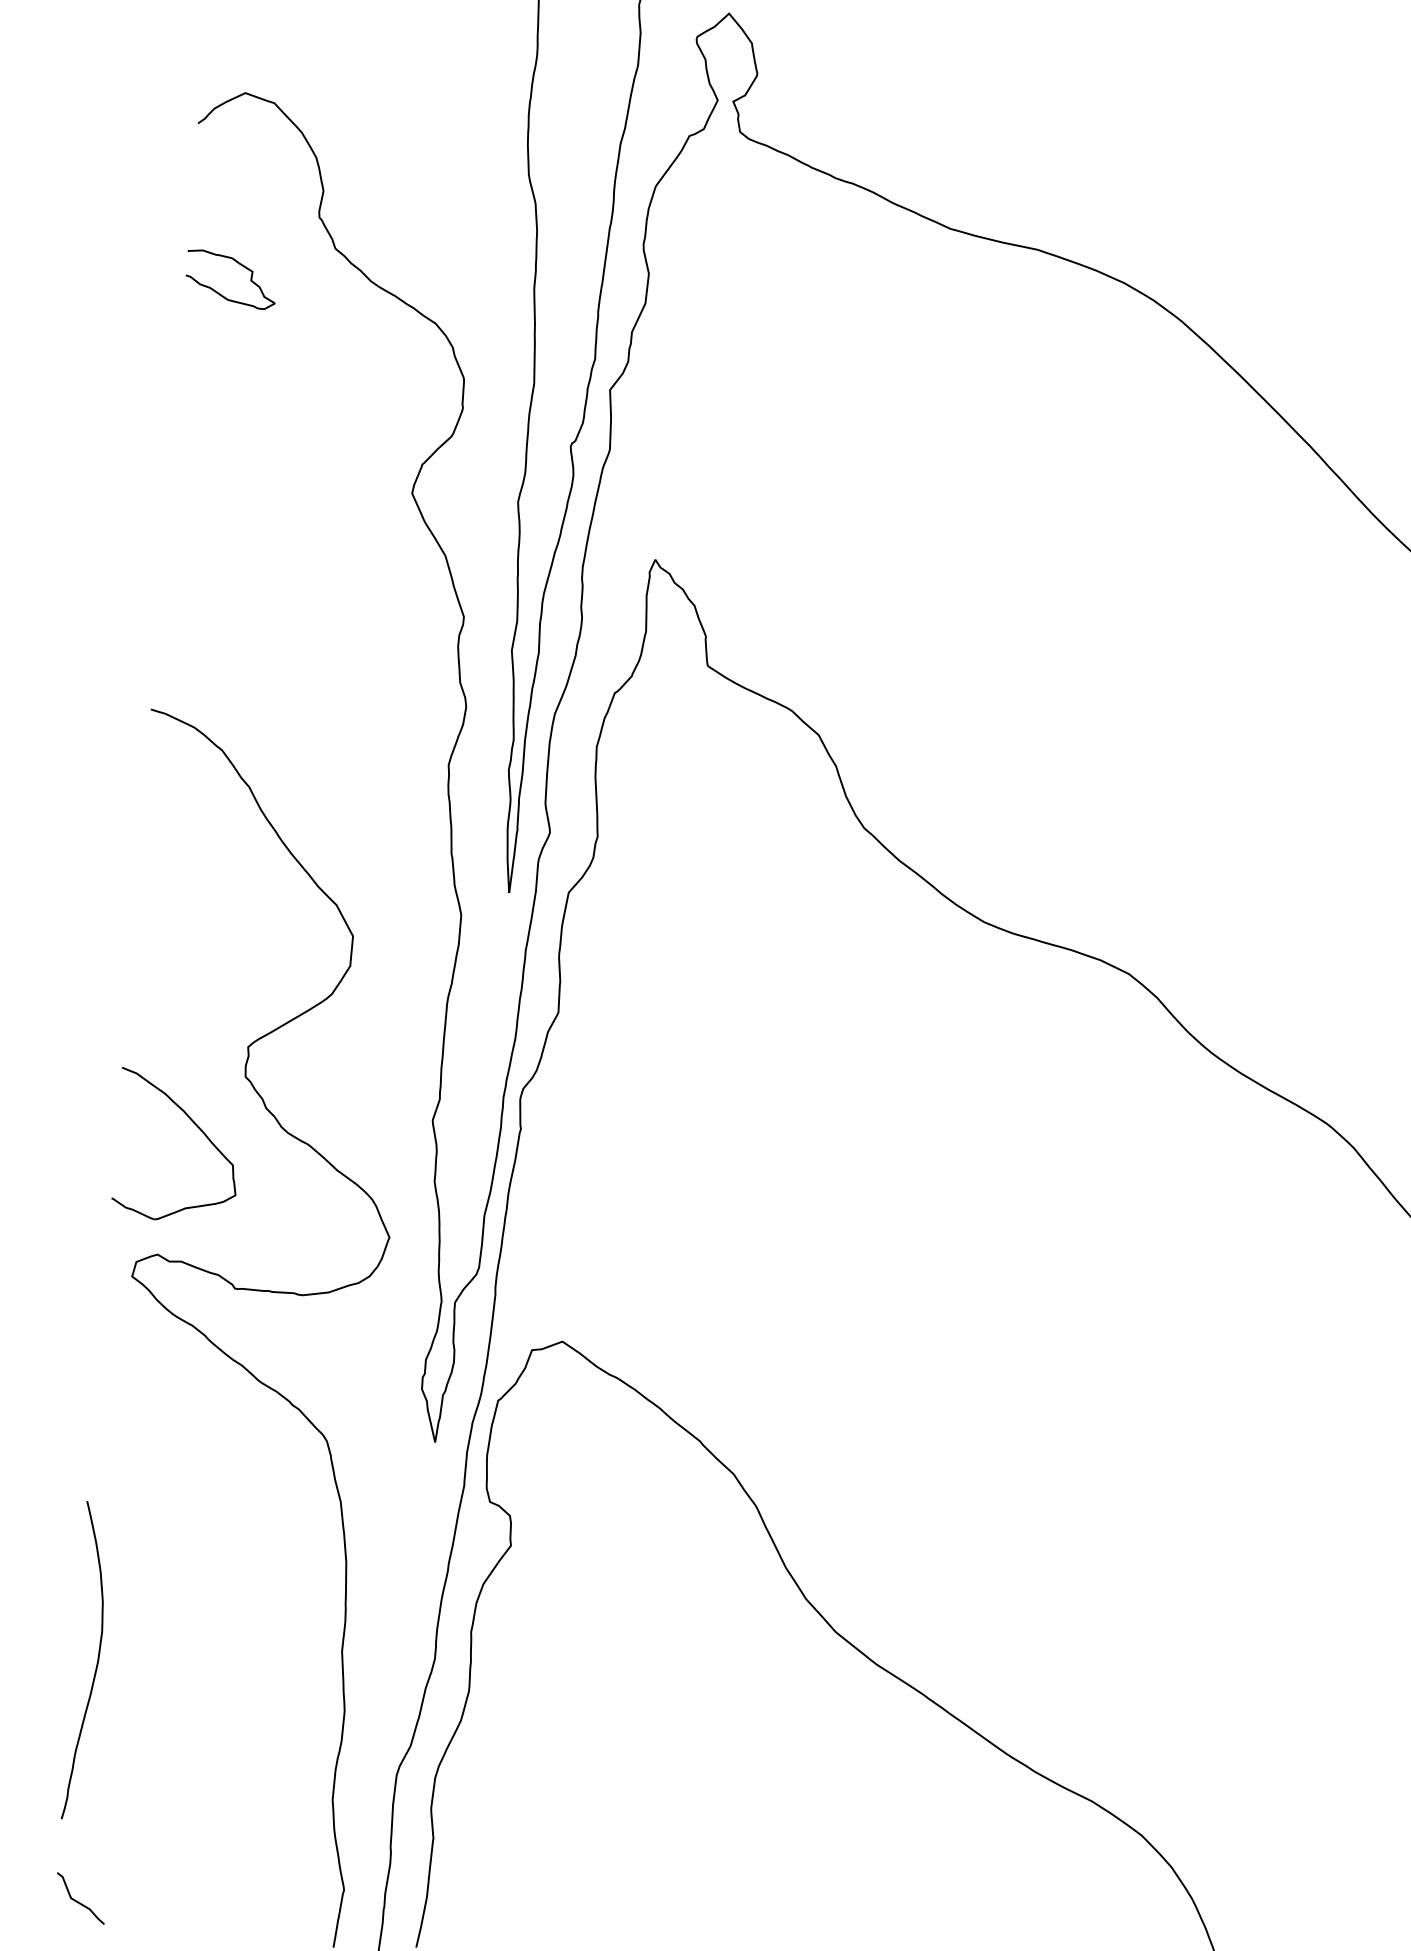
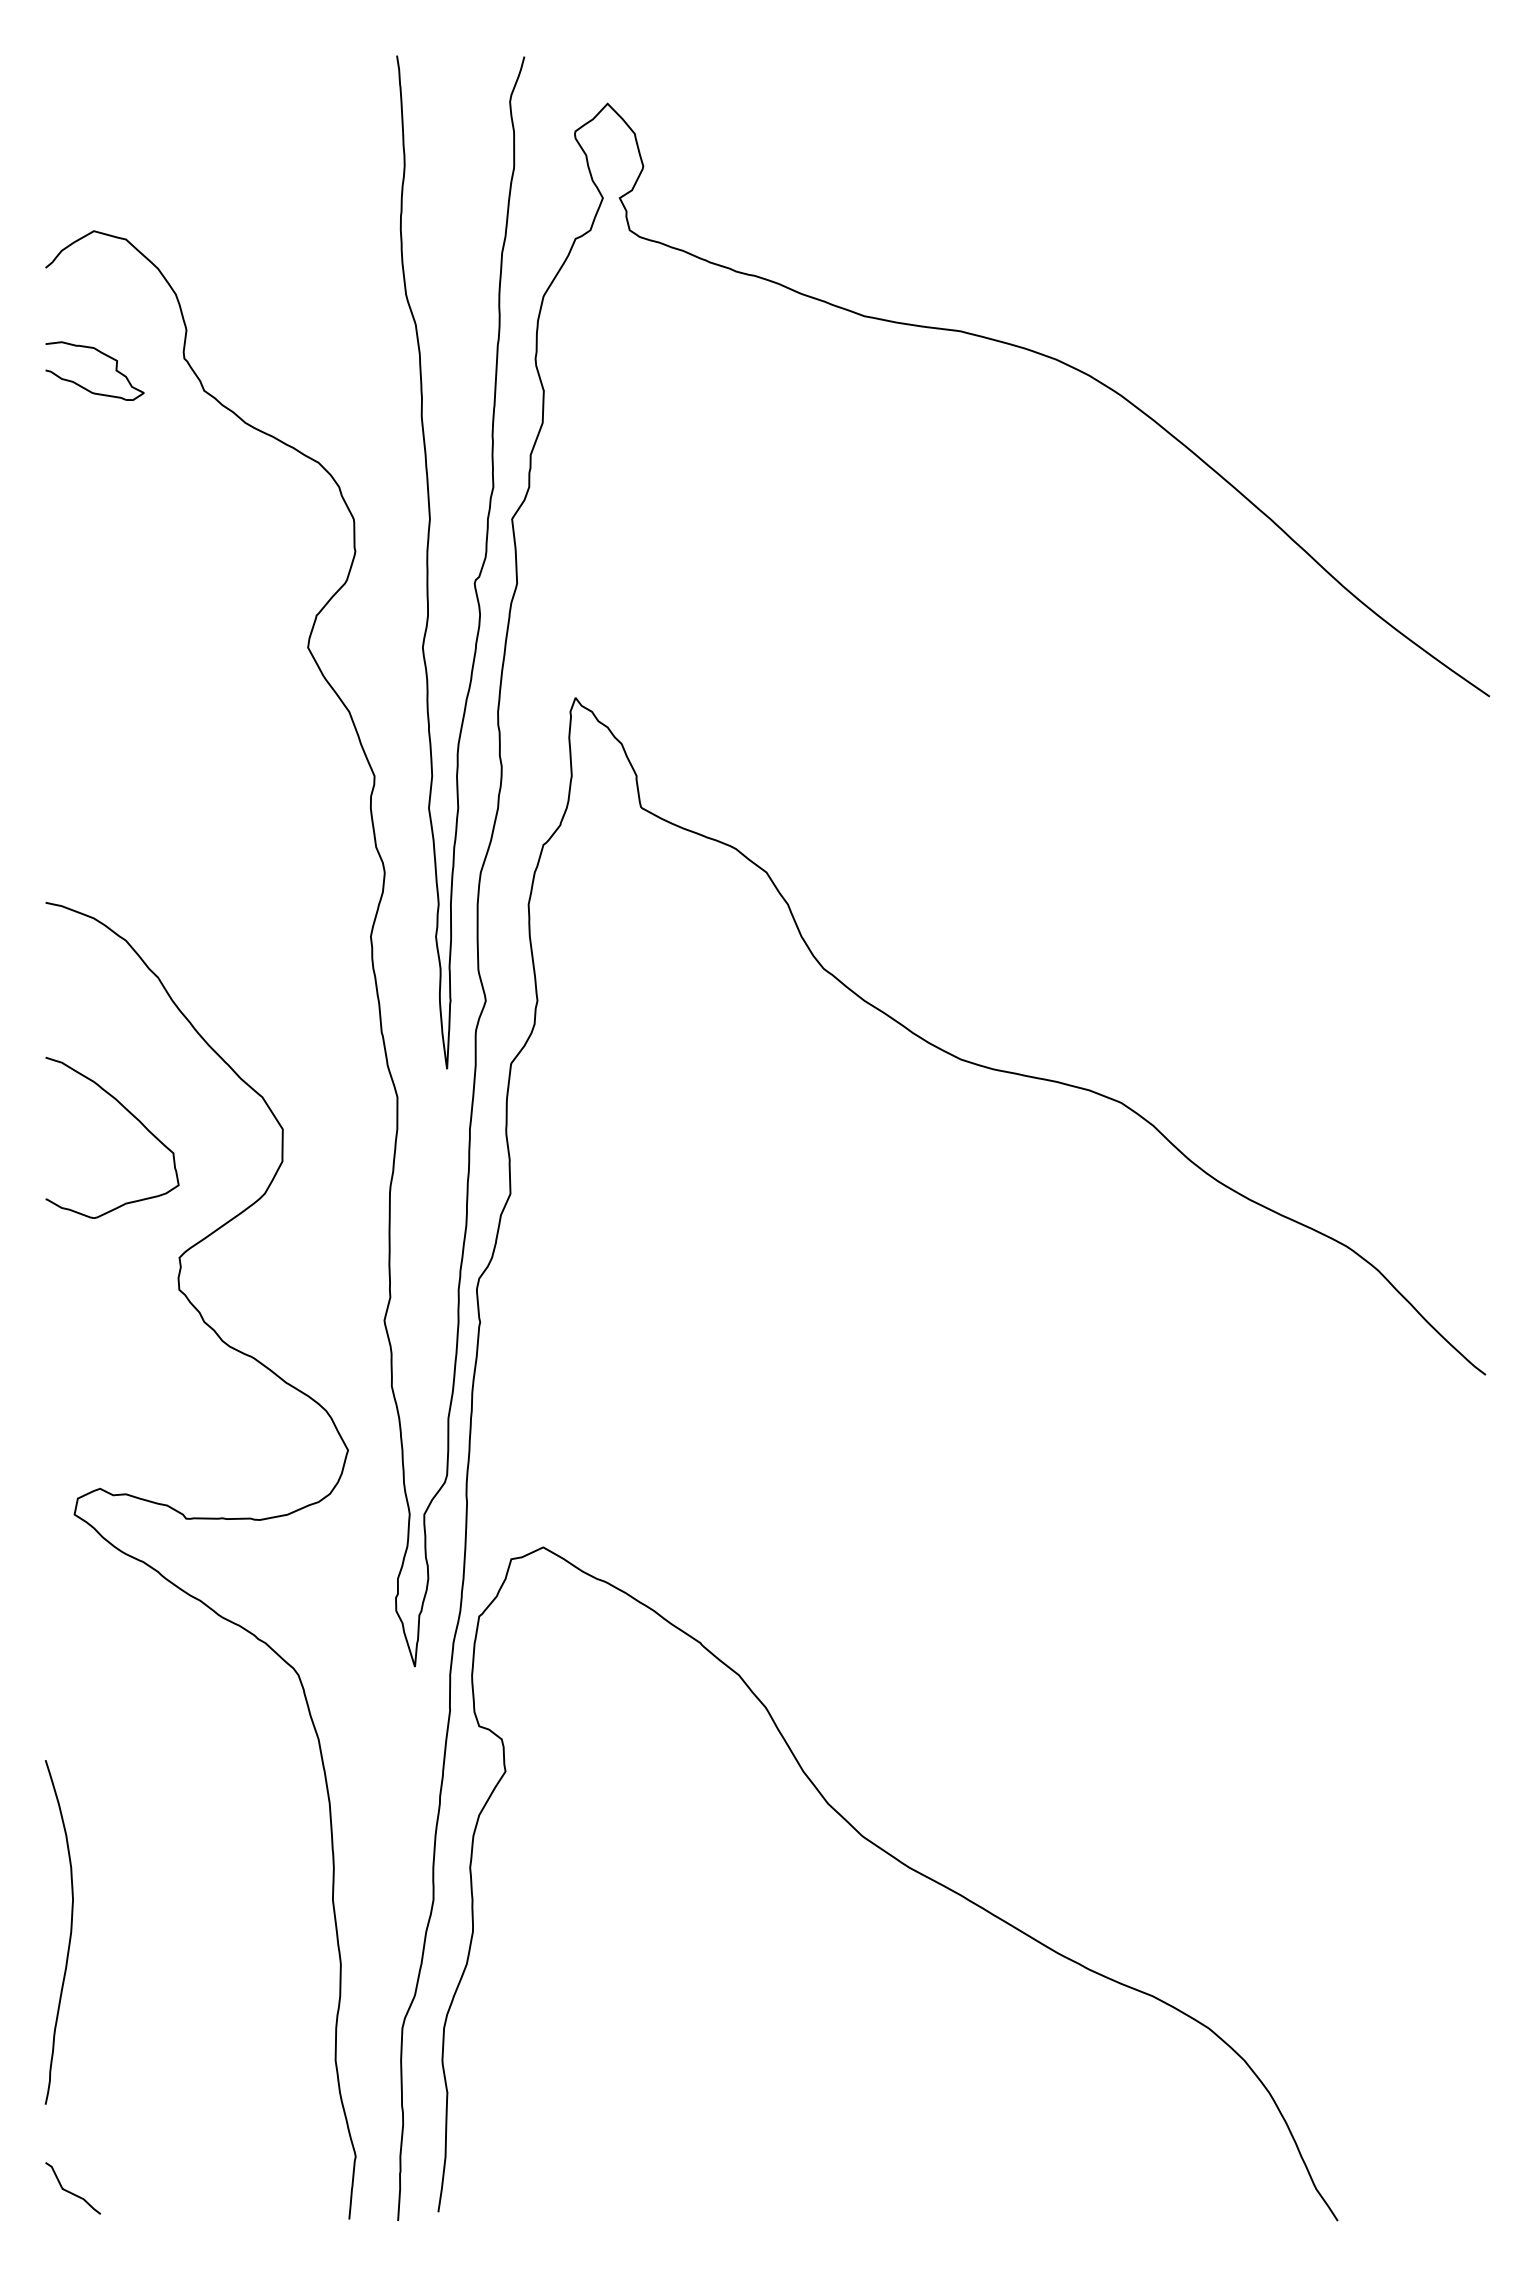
part: (239, 264) -> (102, 354), moved
part: (197, 1128) -> (132, 1116), moved

